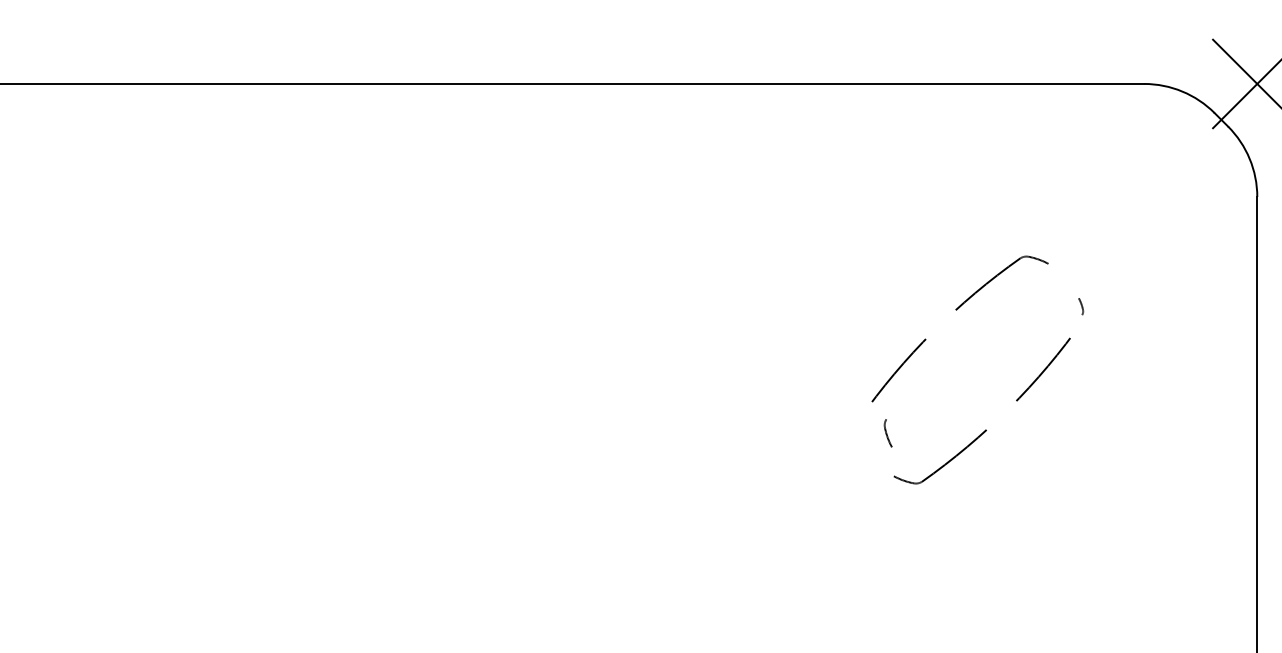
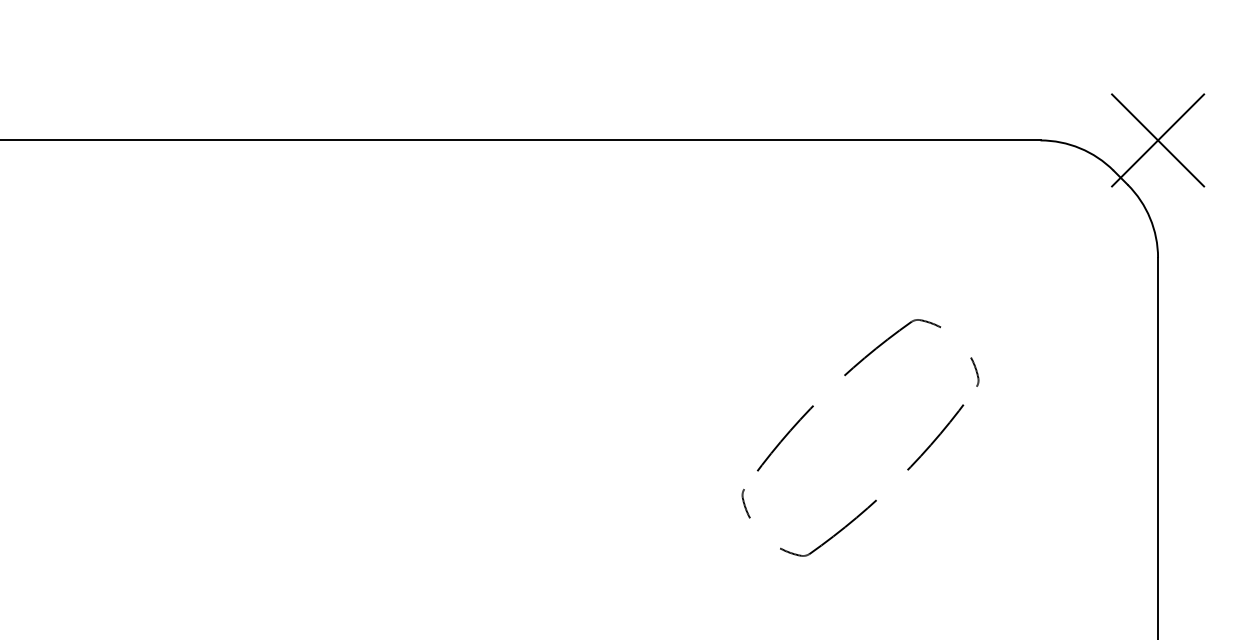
part: (1080, 306) -> (974, 371), size x1.67
part: (887, 433) -> (745, 503), moved

